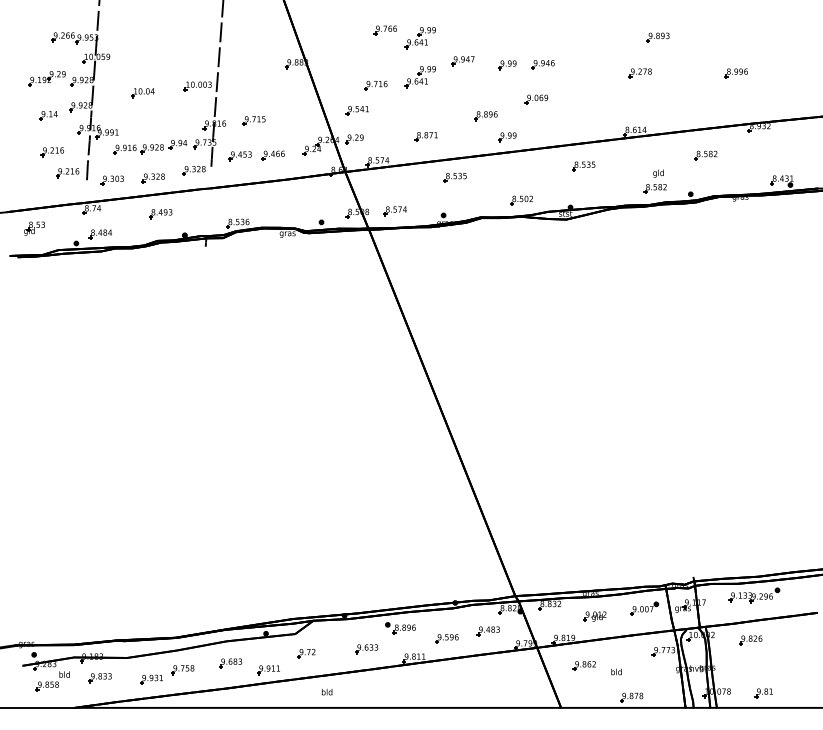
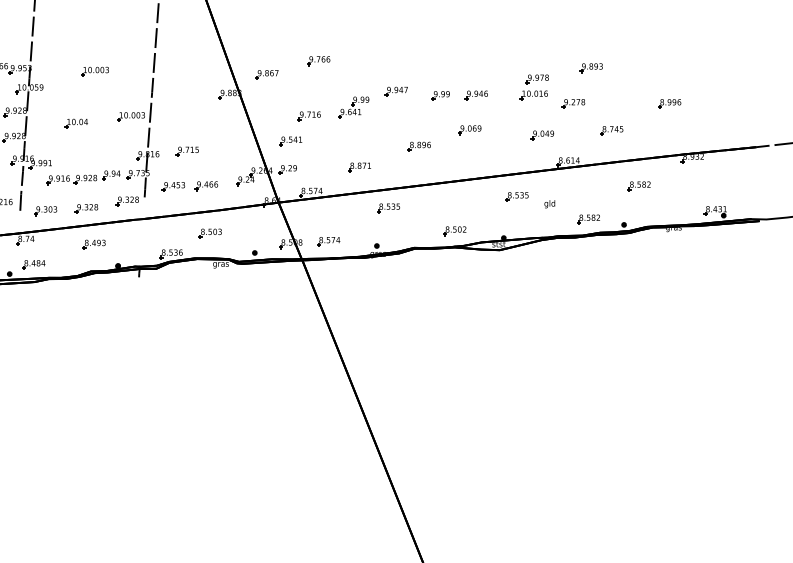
part: (419, 38) -> (352, 69), removed
part: (161, 41) -> (94, 72), added
part: (333, 44) -> (266, 75), added
part: (600, 56) -> (533, 87), added
part: (677, 100) -> (610, 131), added
part: (608, 104) -> (541, 135), added
part: (507, 137) -> (440, 168), removed
text: (658, 173) -> (549, 204), moved
part: (276, 202) -> (209, 233), added

